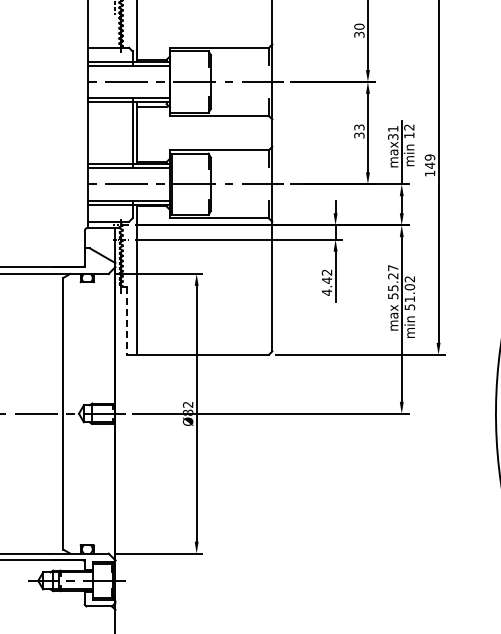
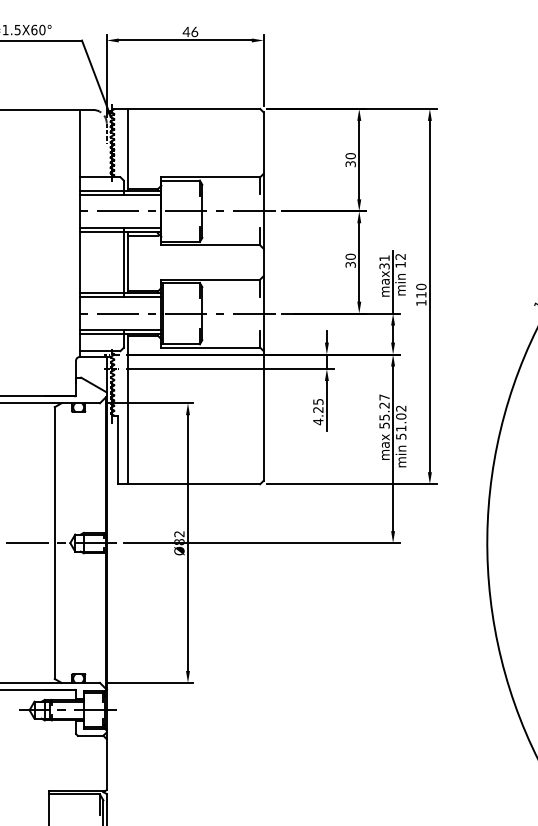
text: (359, 127) -> (350, 256), 33 -> 30
text: (430, 162) -> (421, 291), 149 -> 110
text: (327, 277) -> (318, 406), 4.42 -> 4.25
line: (127, 321) -> (118, 450), dashed -> solid

